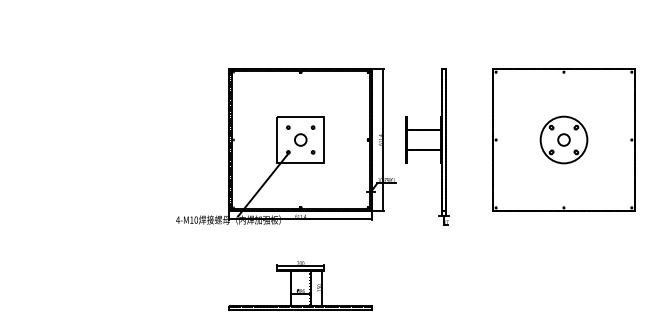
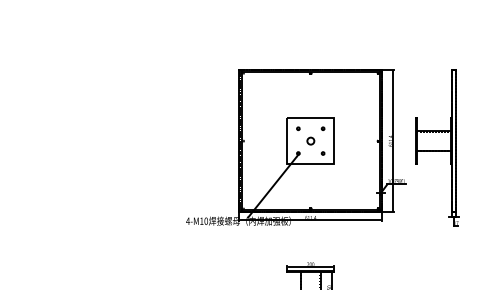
circle: (300, 139) -> (310, 140), size x0.6

